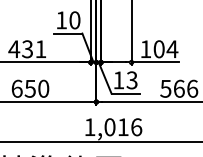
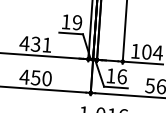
text: (74, 20) -> (77, 22), 10 -> 19
text: (131, 80) -> (121, 76), 13 -> 16
text: (16, 88) -> (24, 76), 650 -> 450

